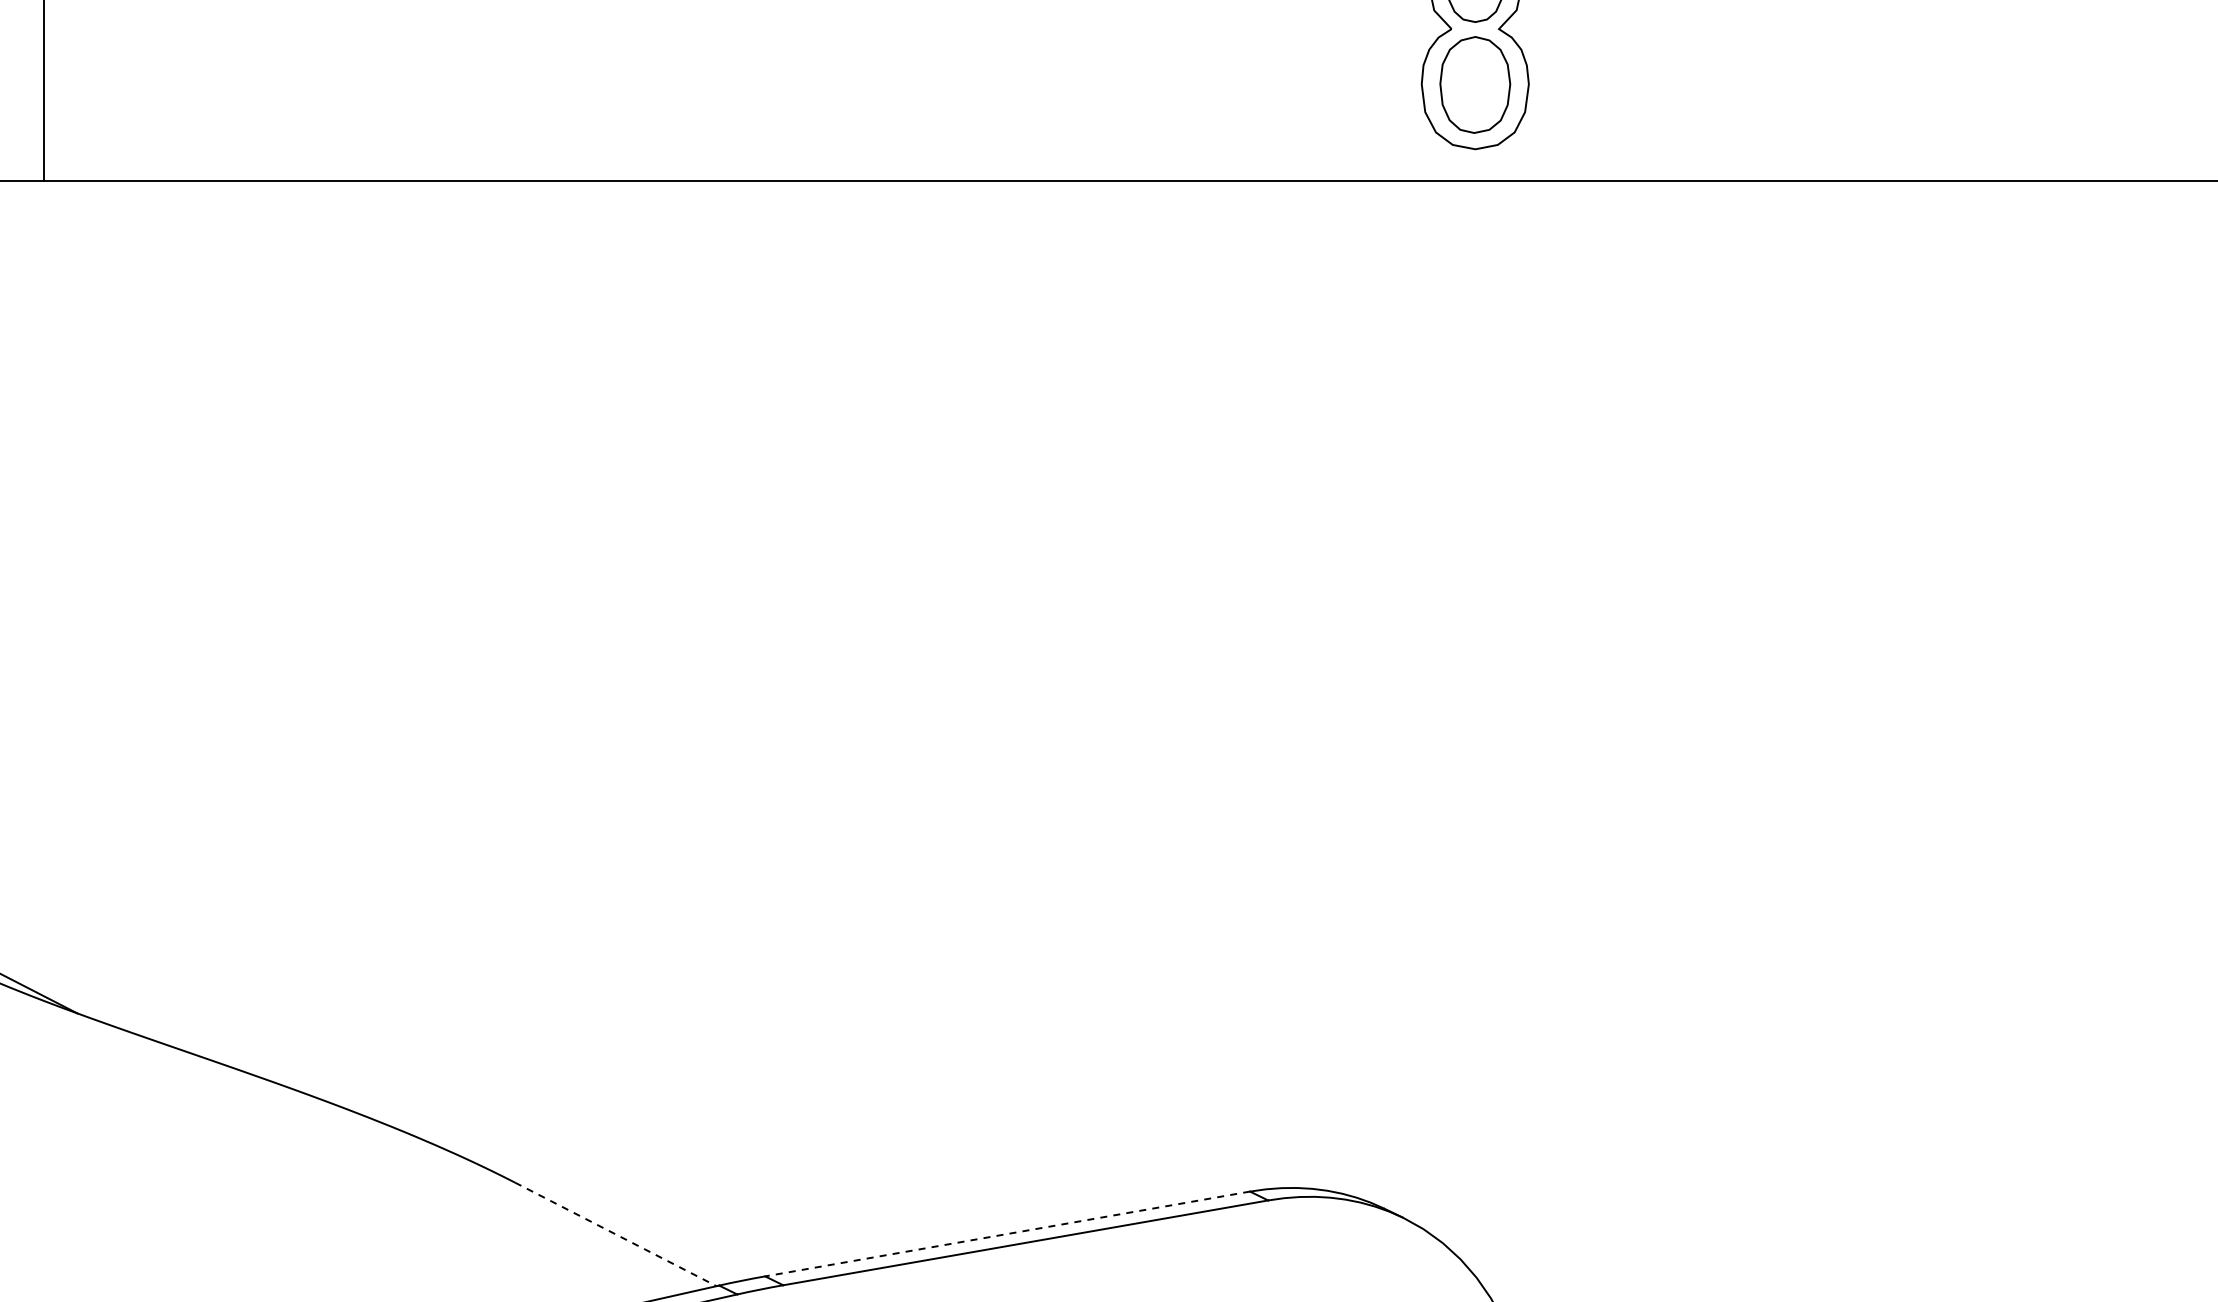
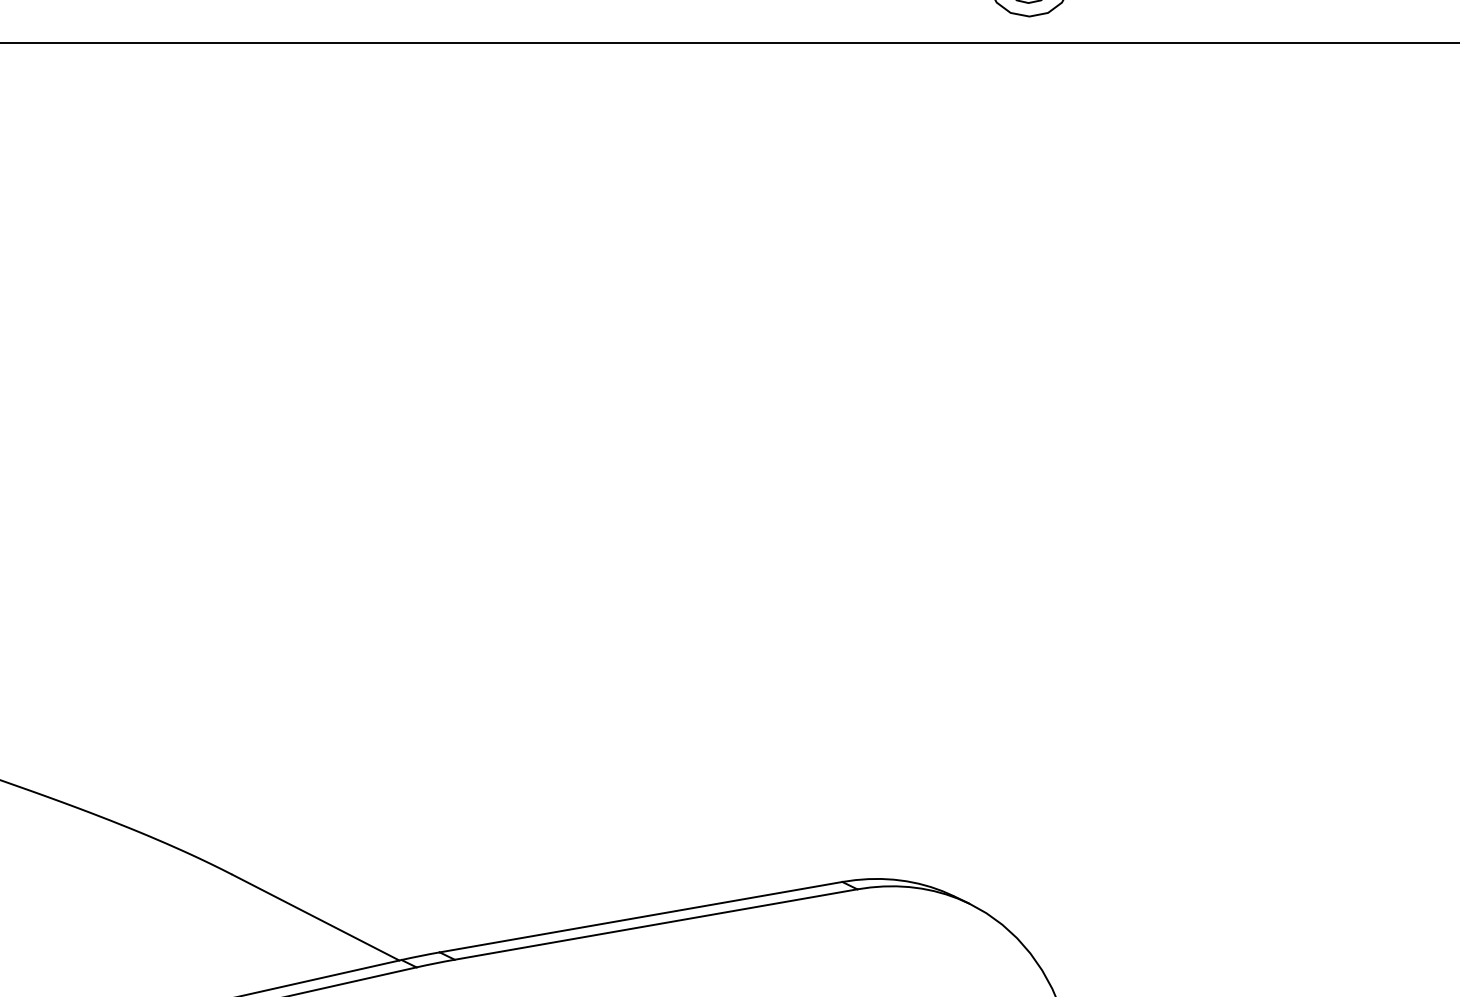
line: (616, 1234) -> (316, 917), dashed -> solid
line: (1007, 1234) -> (640, 917), dashed -> solid

